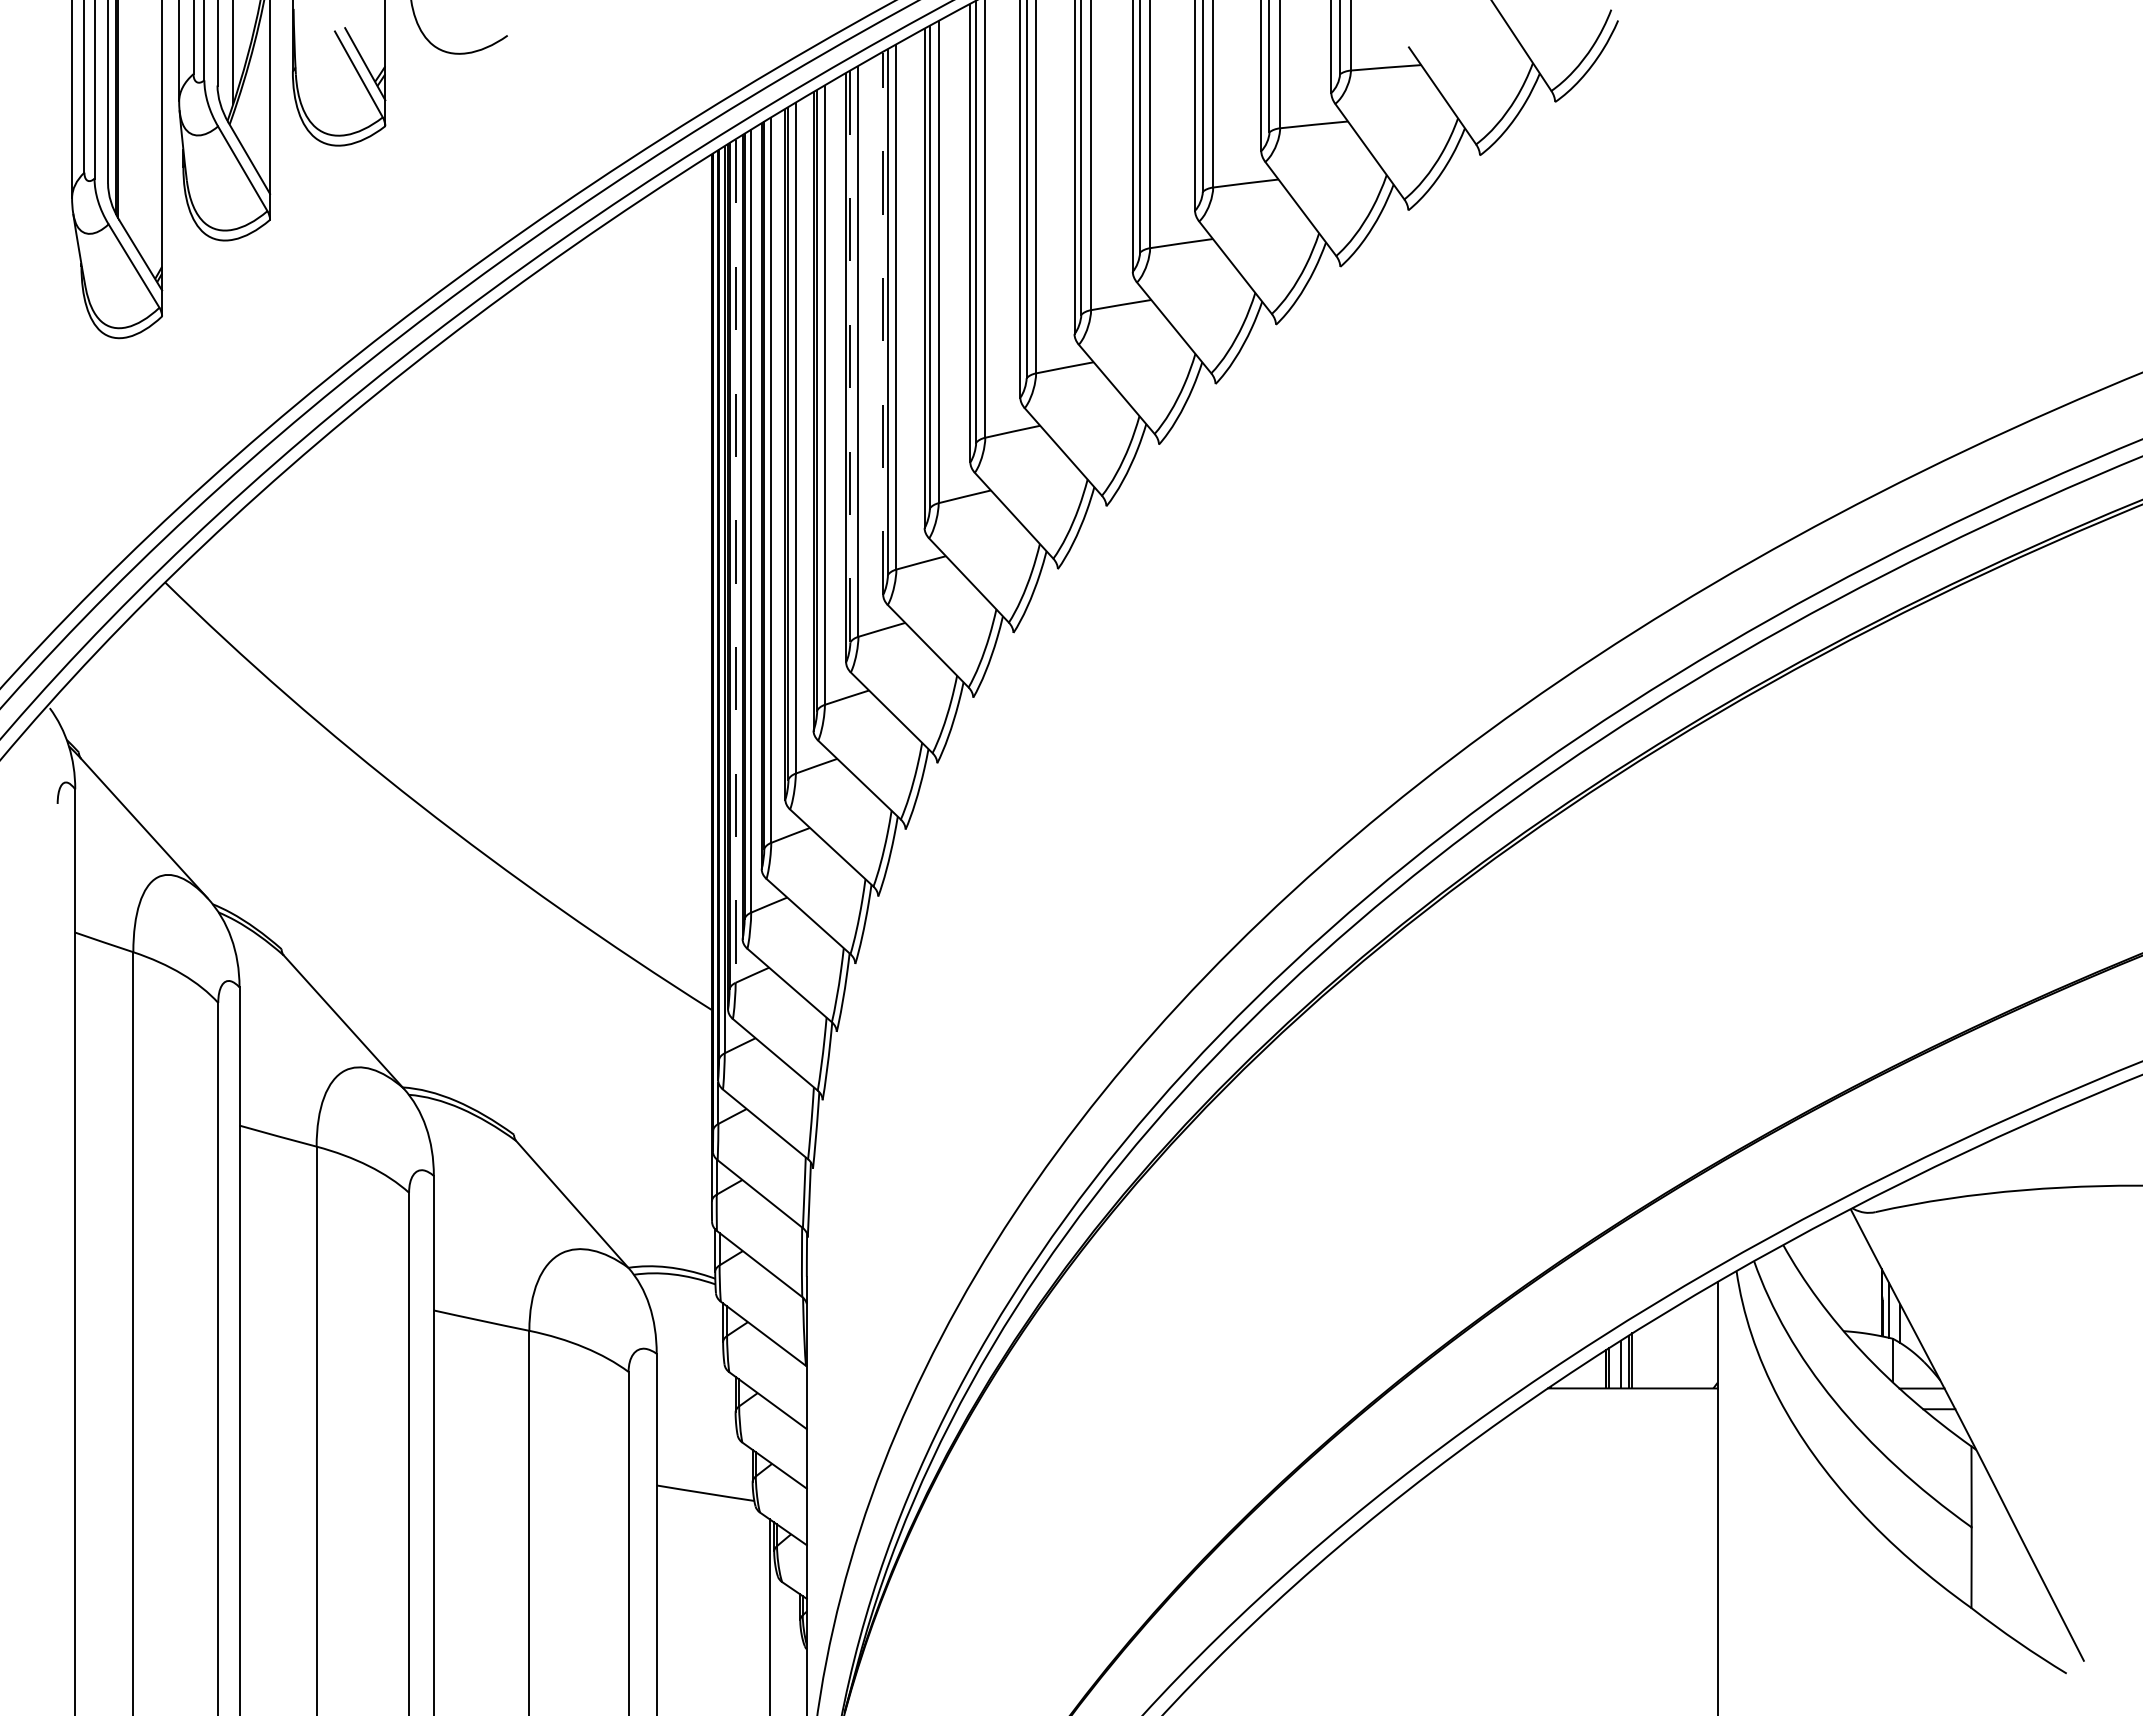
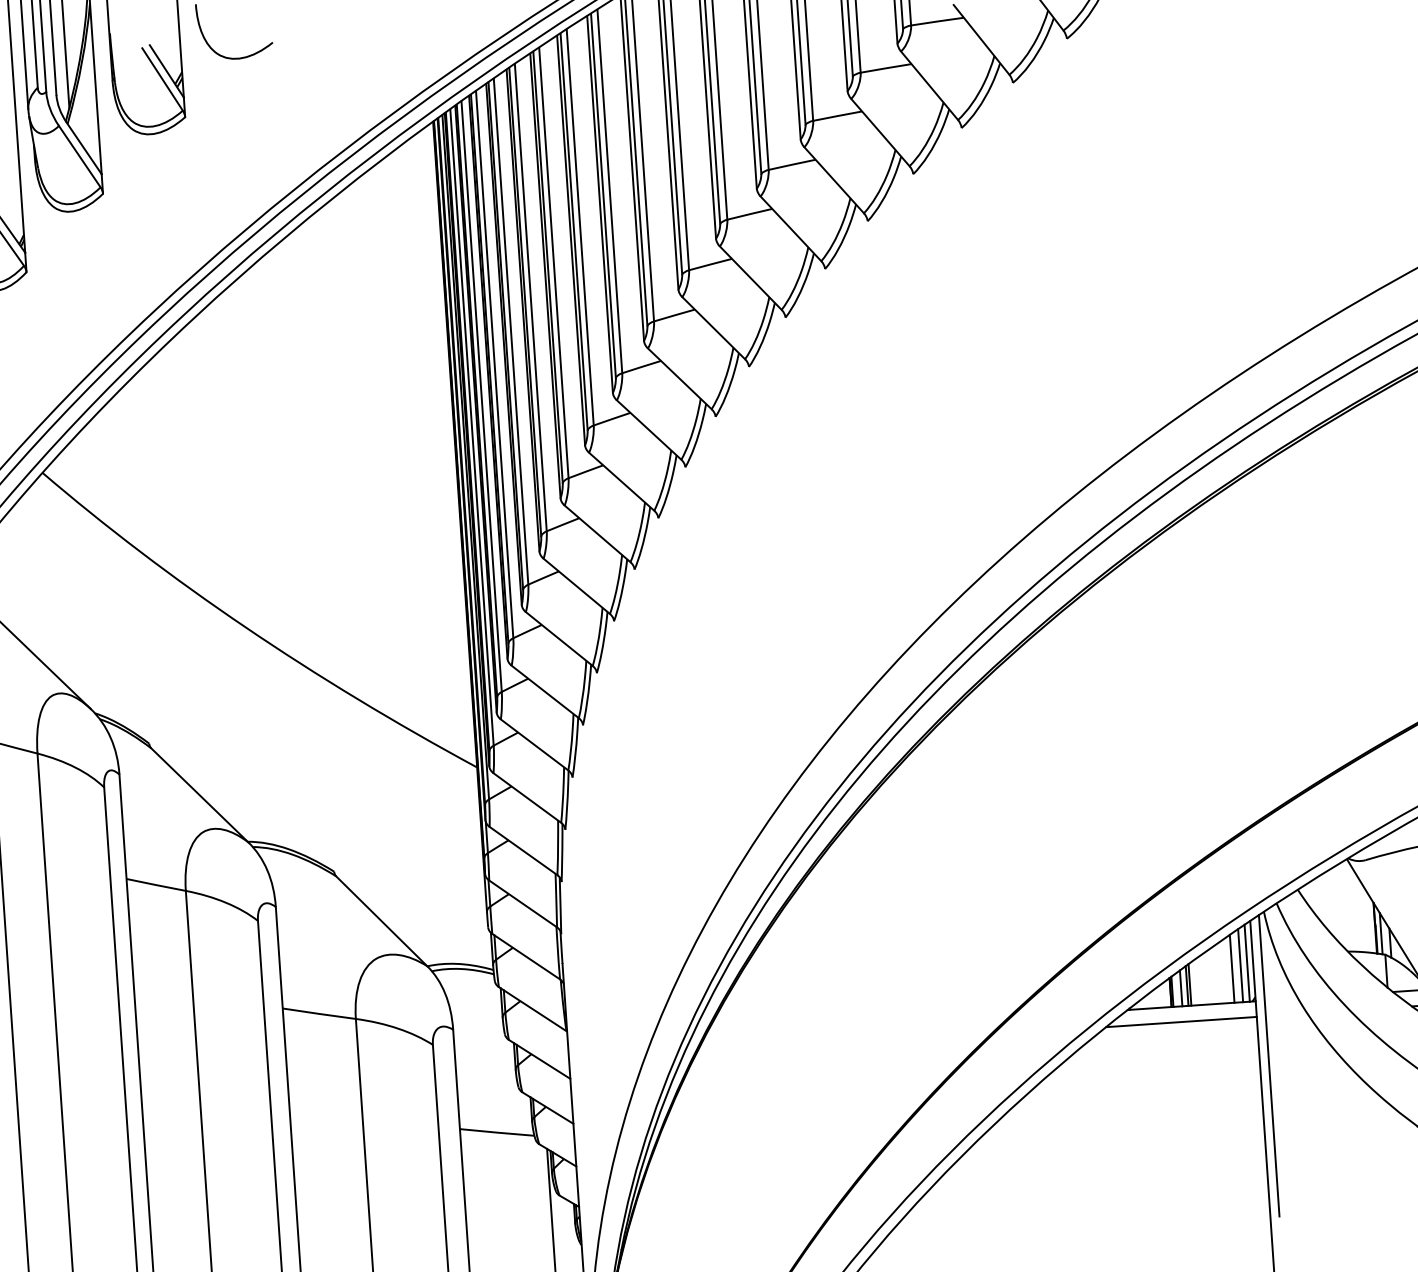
line: (883, 323) -> (571, 240), dashed -> solid
line: (850, 356) -> (548, 267), dashed -> solid
line: (735, 561) -> (471, 427), dashed -> solid
line: (1709, 1337) -> (1246, 963), added
line: (1700, 1339) -> (1240, 965), added
line: (1689, 1343) -> (1232, 968), added
line: (1617, 1409) -> (1181, 1022), added
line: (1729, 1474) -> (1269, 1065), added

